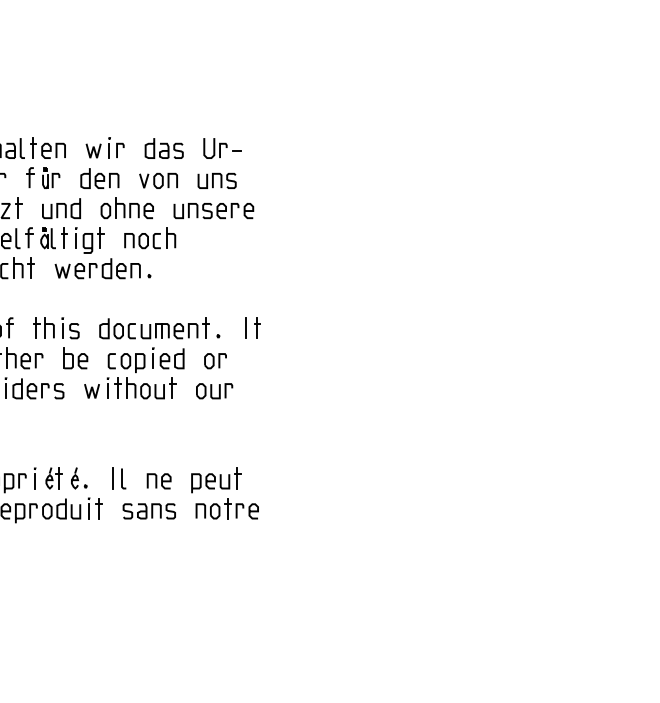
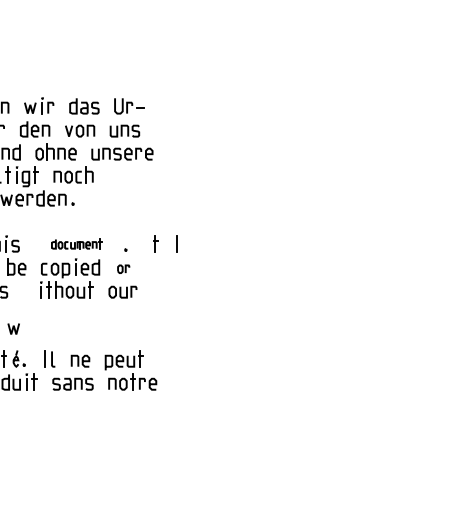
line: (245, 327) -> (177, 243), moved
part: (154, 328) -> (76, 244), size x0.6
part: (215, 361) -> (123, 269), size x0.7
line: (91, 391) -> (13, 329), moved

